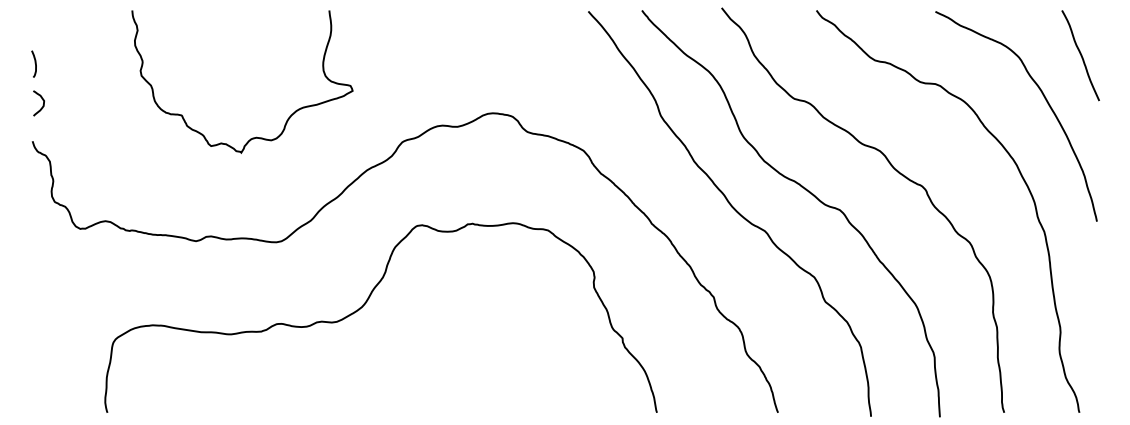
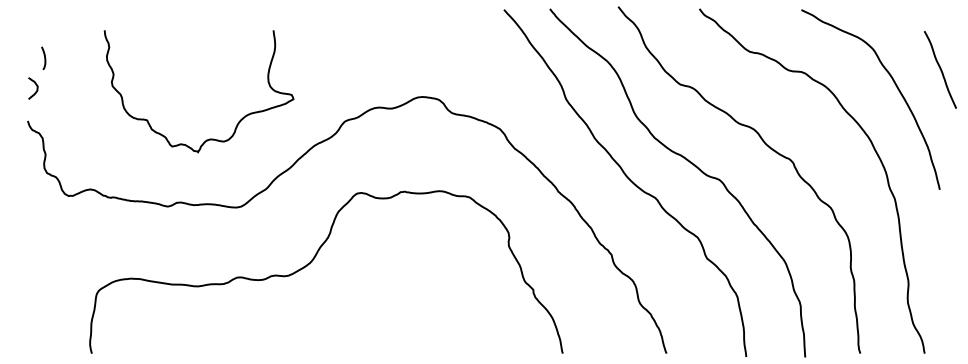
curve: (1080, 55) -> (940, 69), moved
curve: (34, 63) -> (44, 57), moved
curve: (256, 136) -> (211, 138), moved

